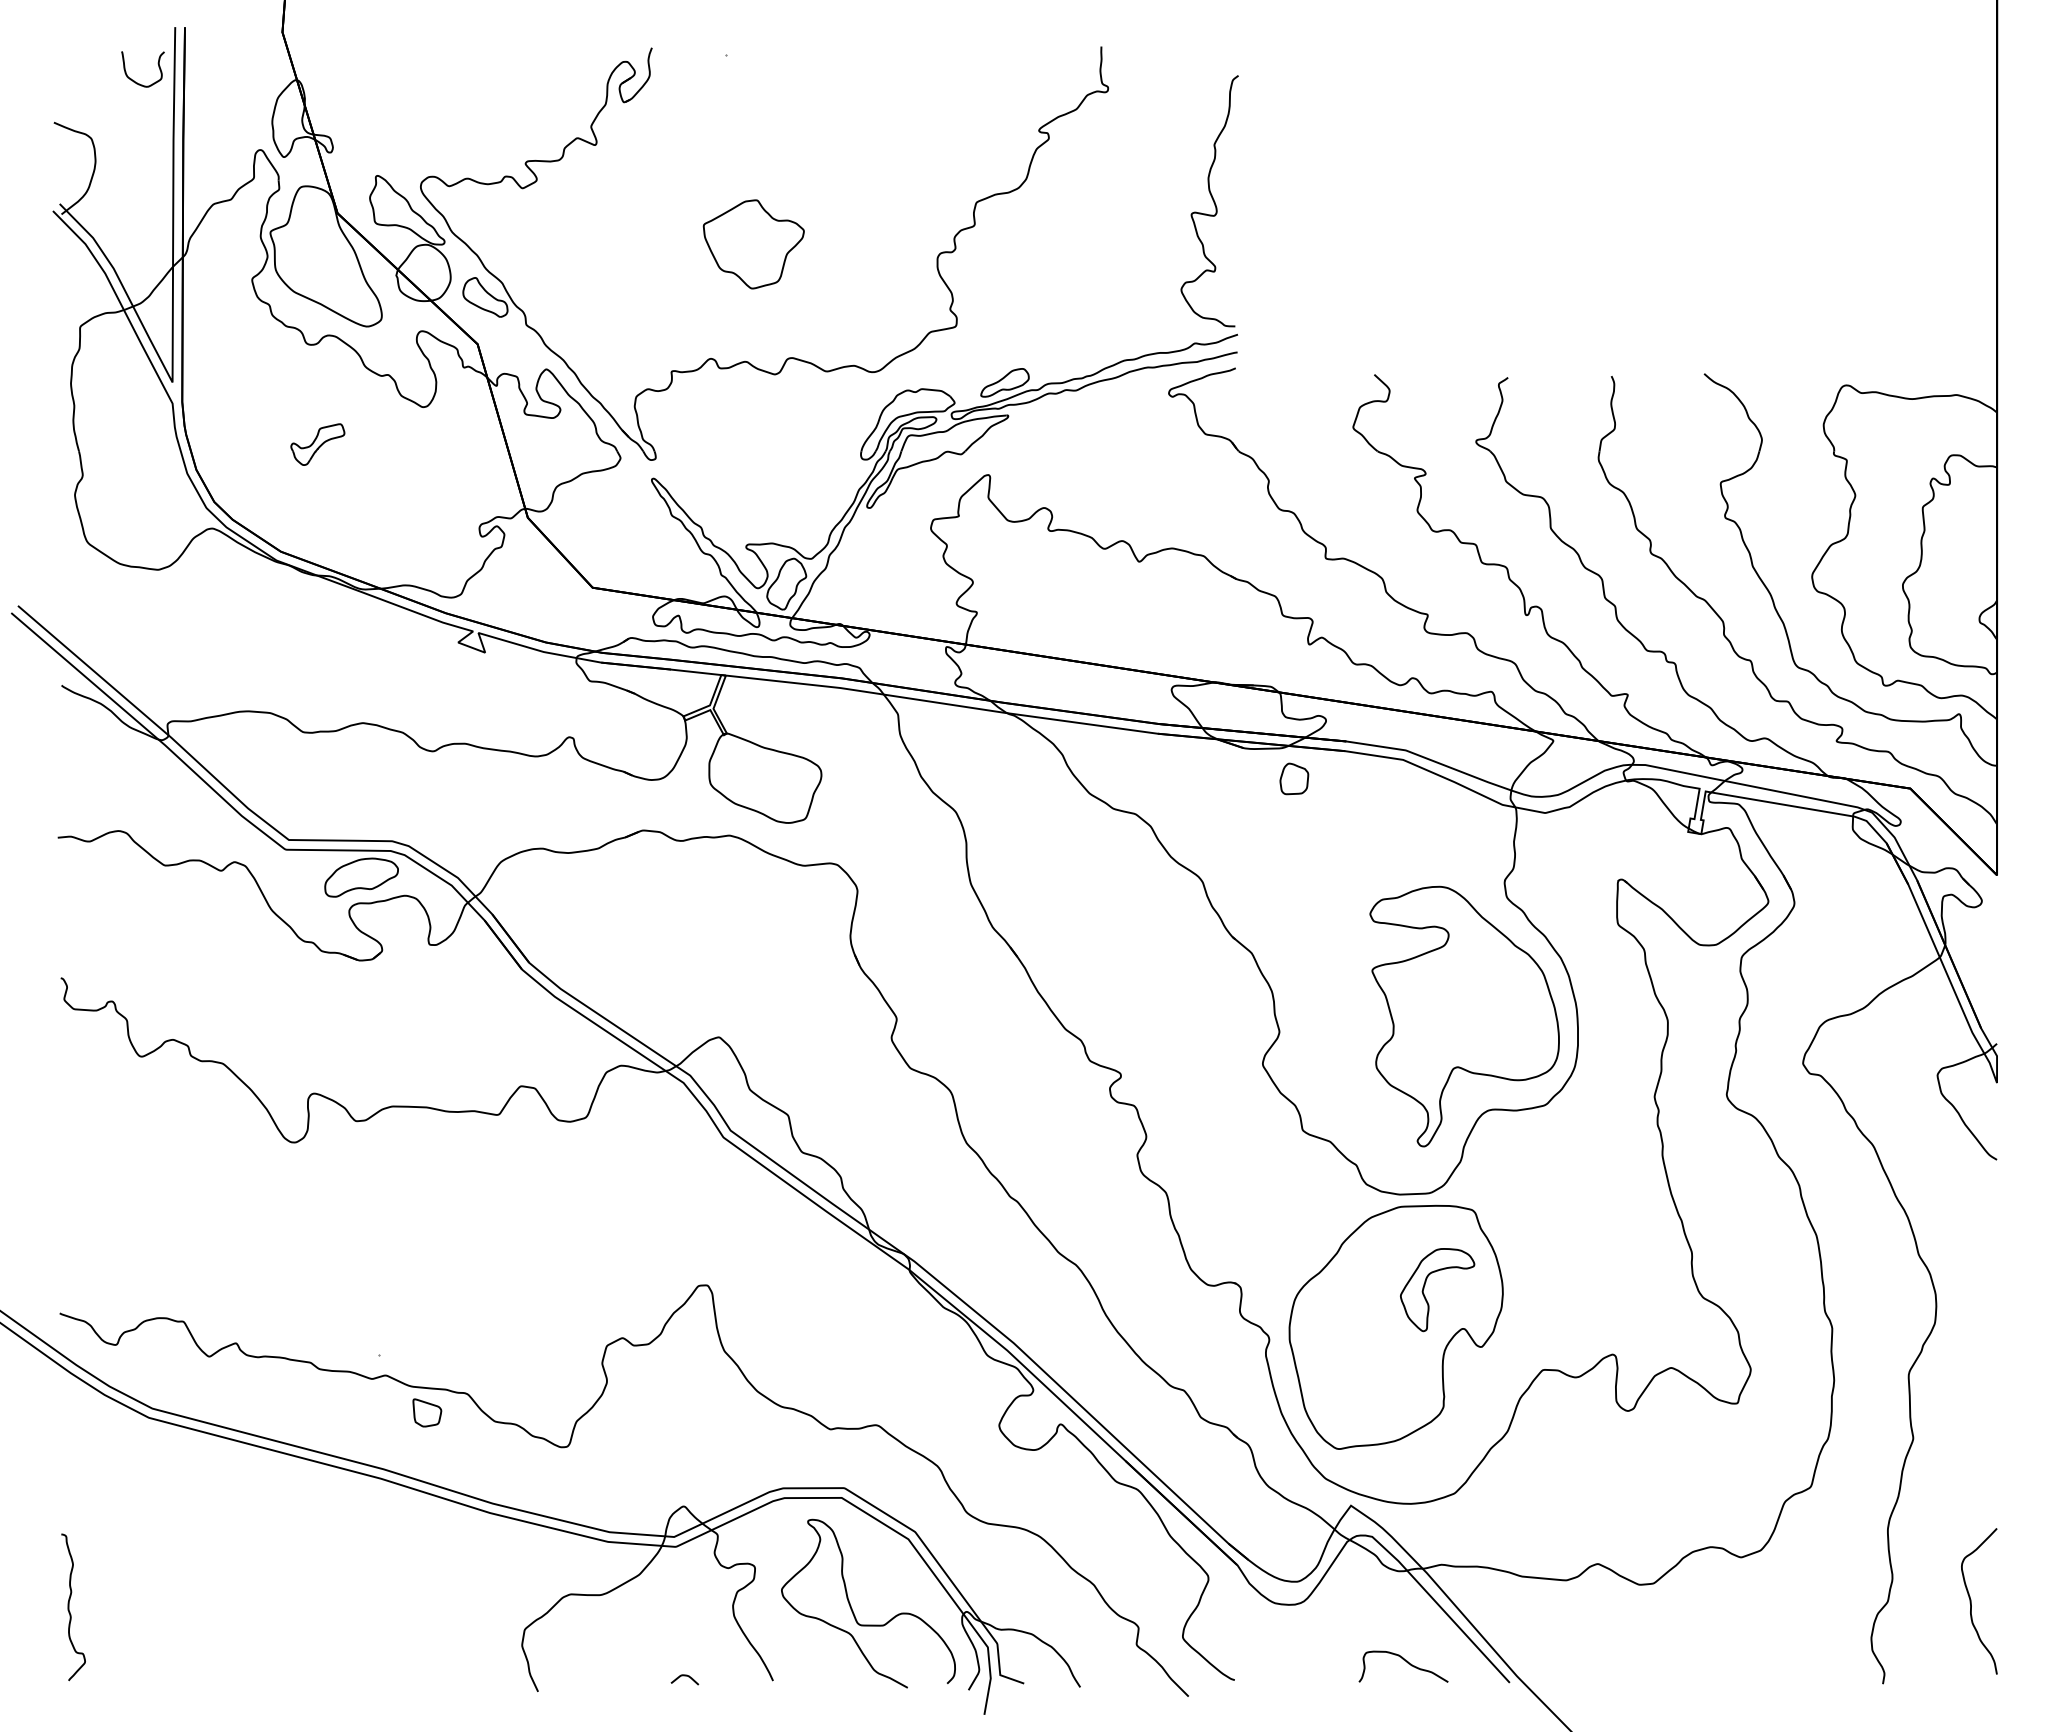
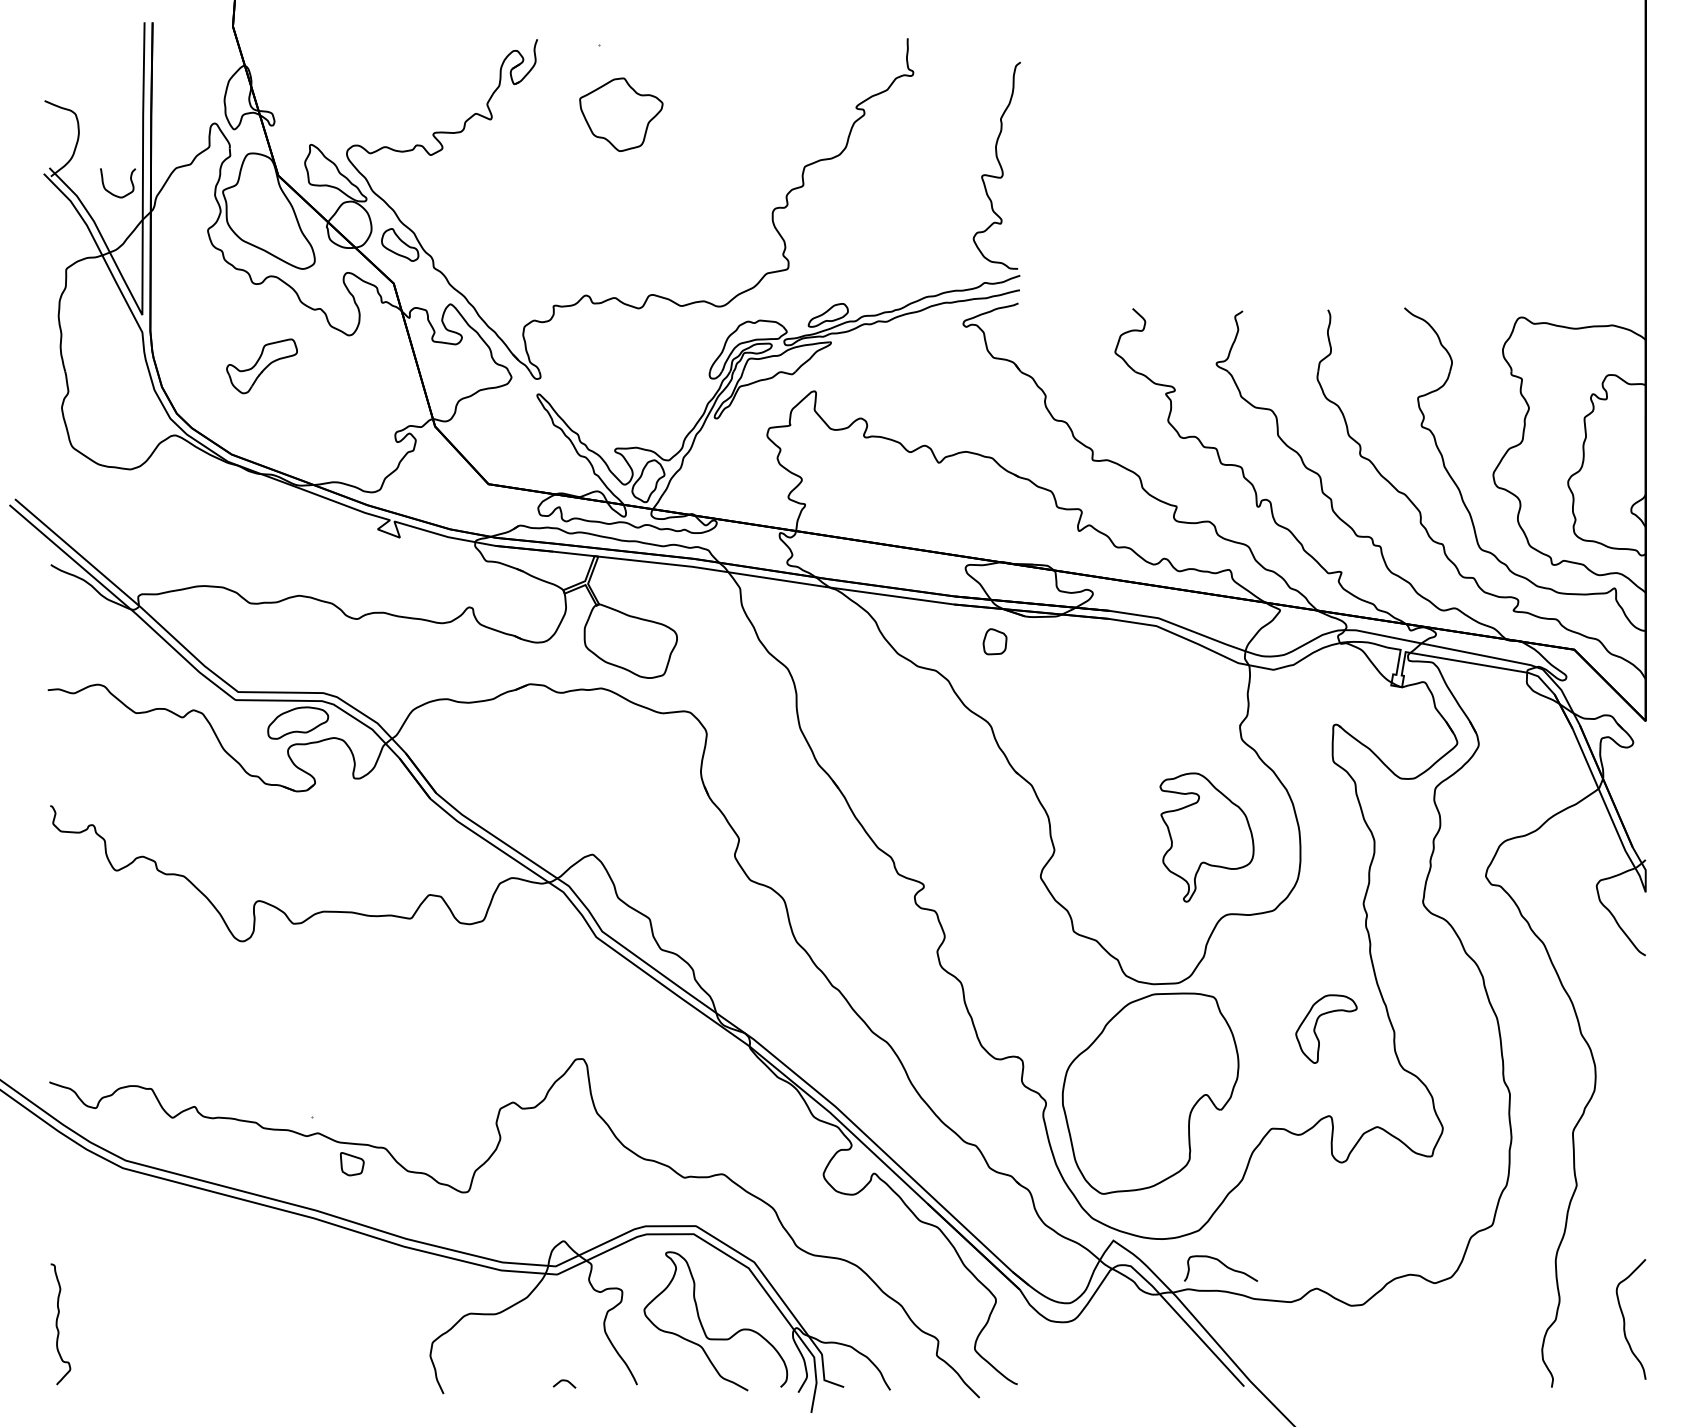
curve: (134, 80) -> (111, 192), moved
part: (753, 244) -> (621, 114), moved
part: (317, 444) -> (261, 366), size x1.6
part: (1294, 778) -> (995, 641), moved
part: (1464, 1016) -> (1206, 837), size x0.6
part: (1425, 1285) -> (1316, 1025), moved
curve: (1406, 1662) -> (1223, 1265), moved

